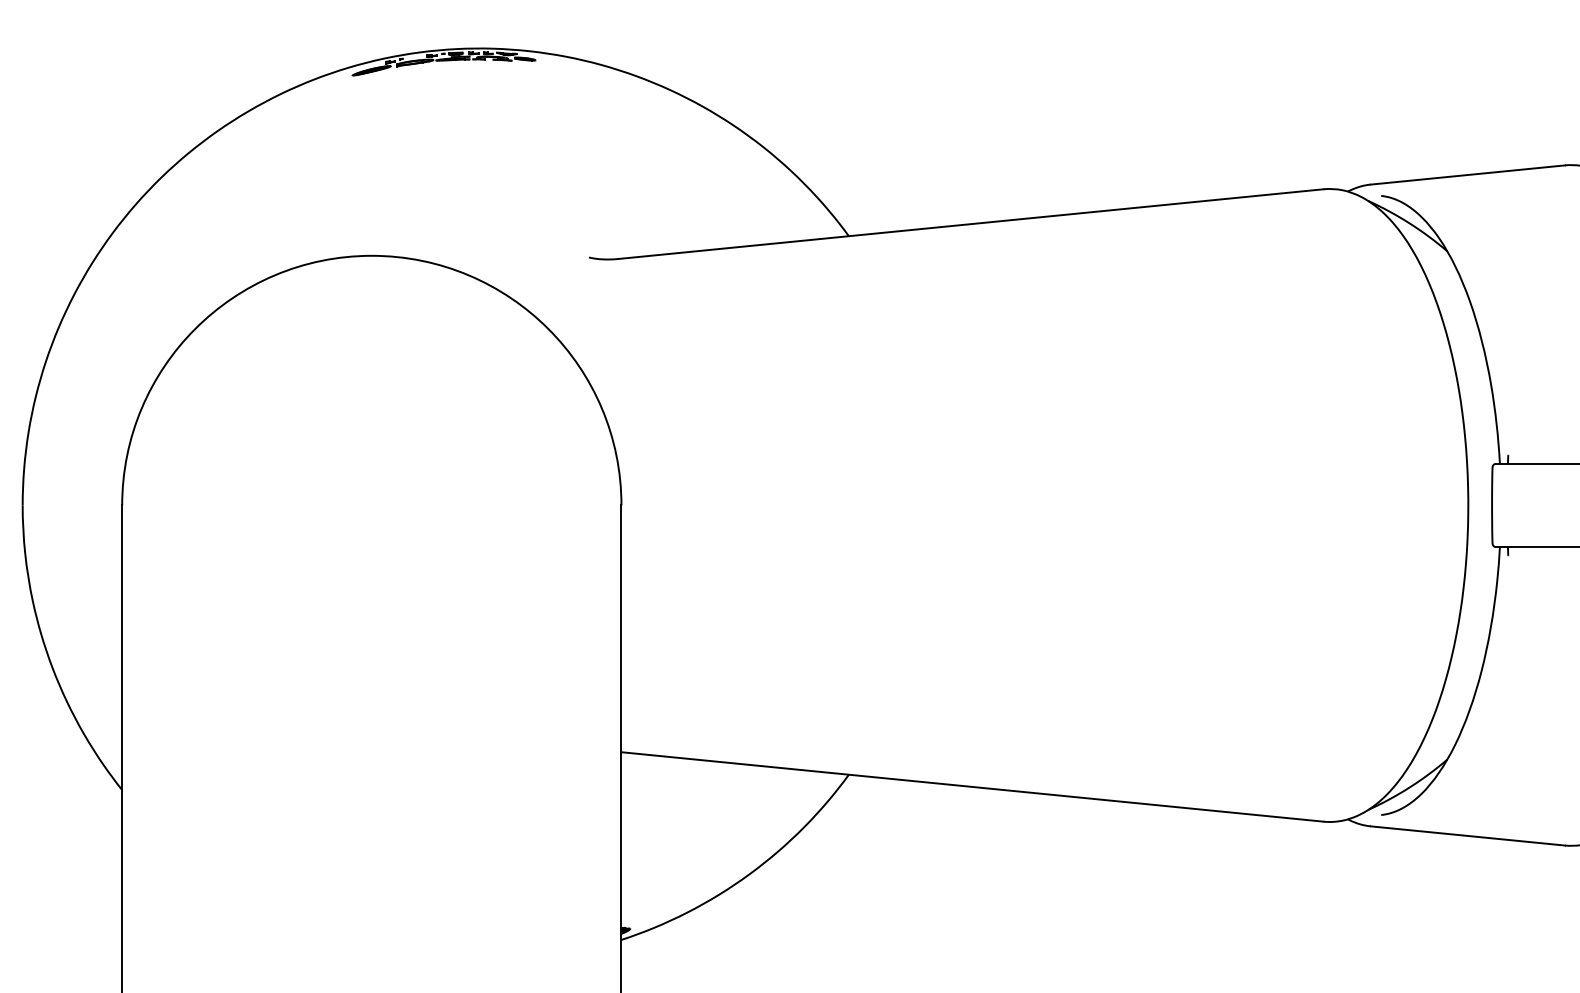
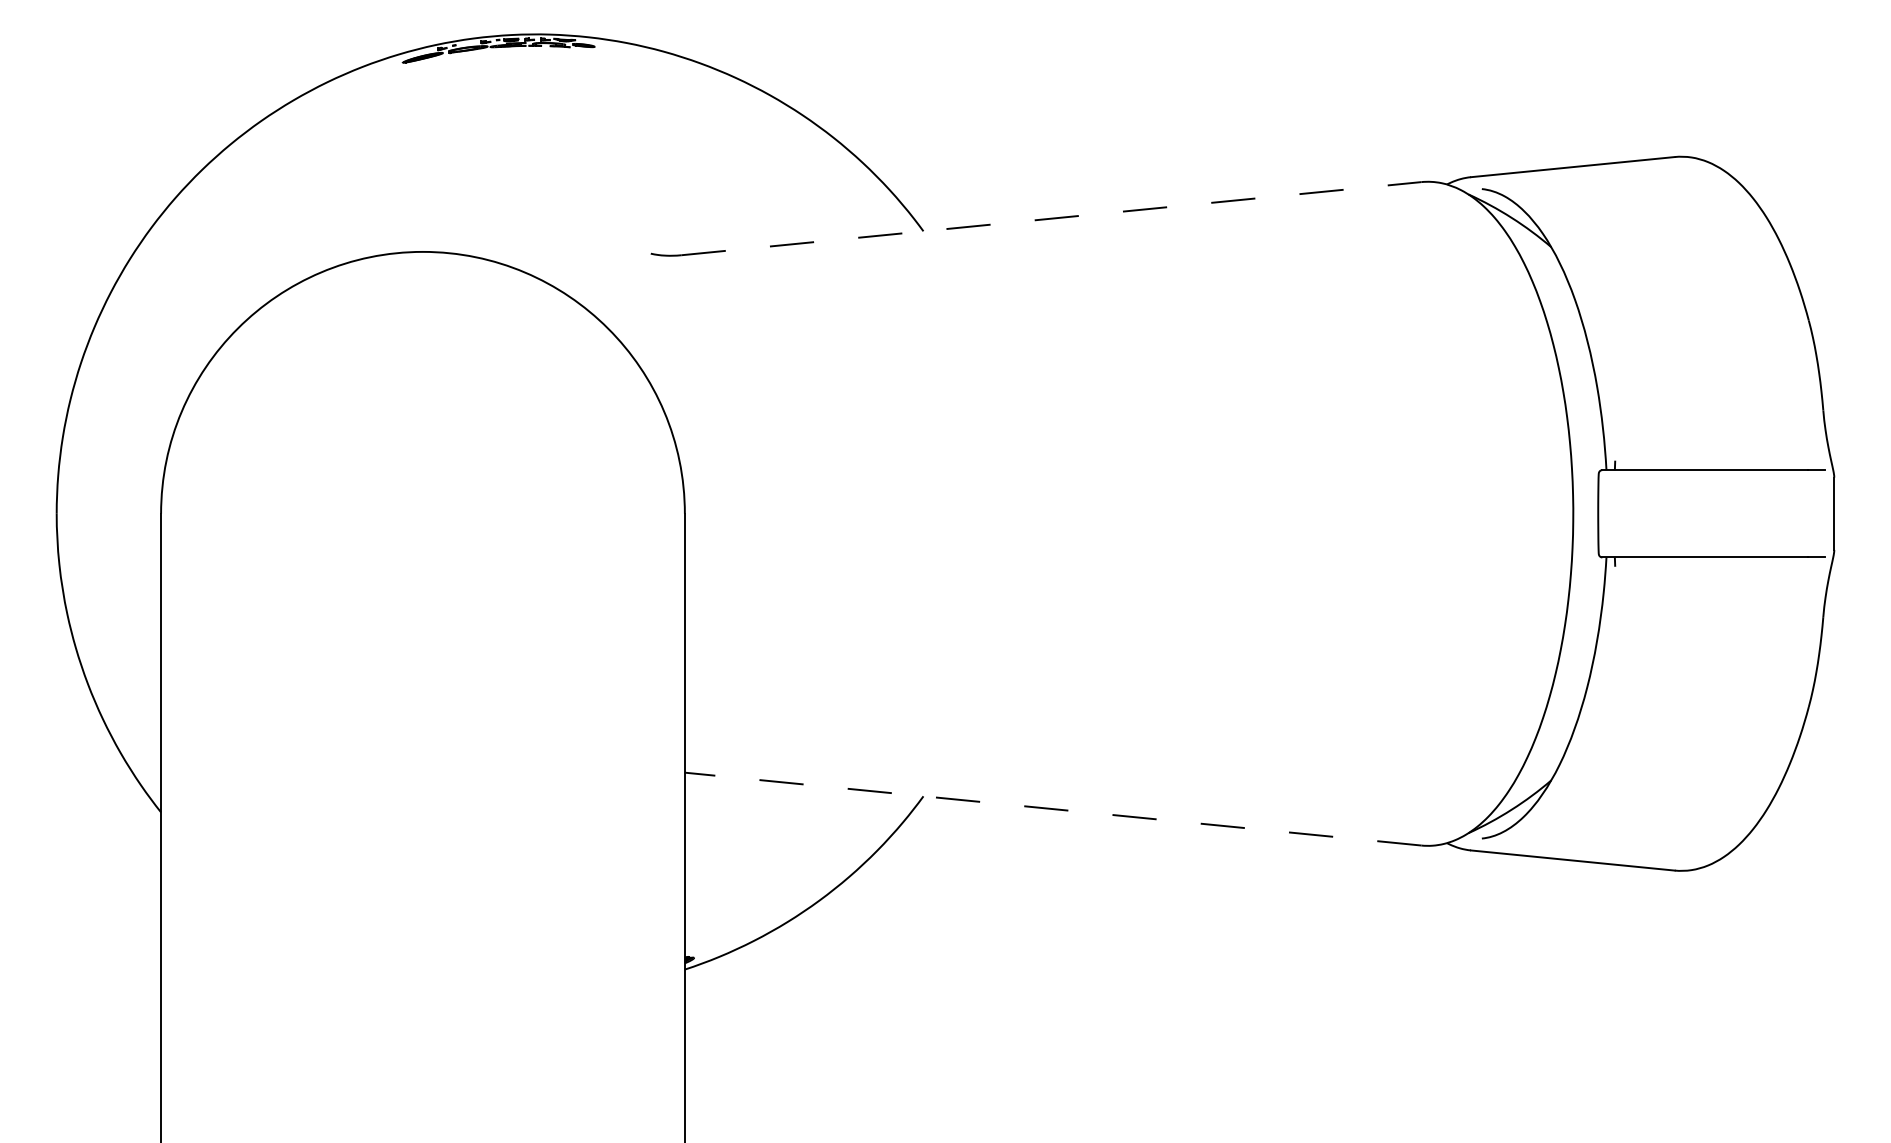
line: (970, 223) -> (1051, 218), solid -> dashed
line: (971, 787) -> (1052, 809), solid -> dashed

